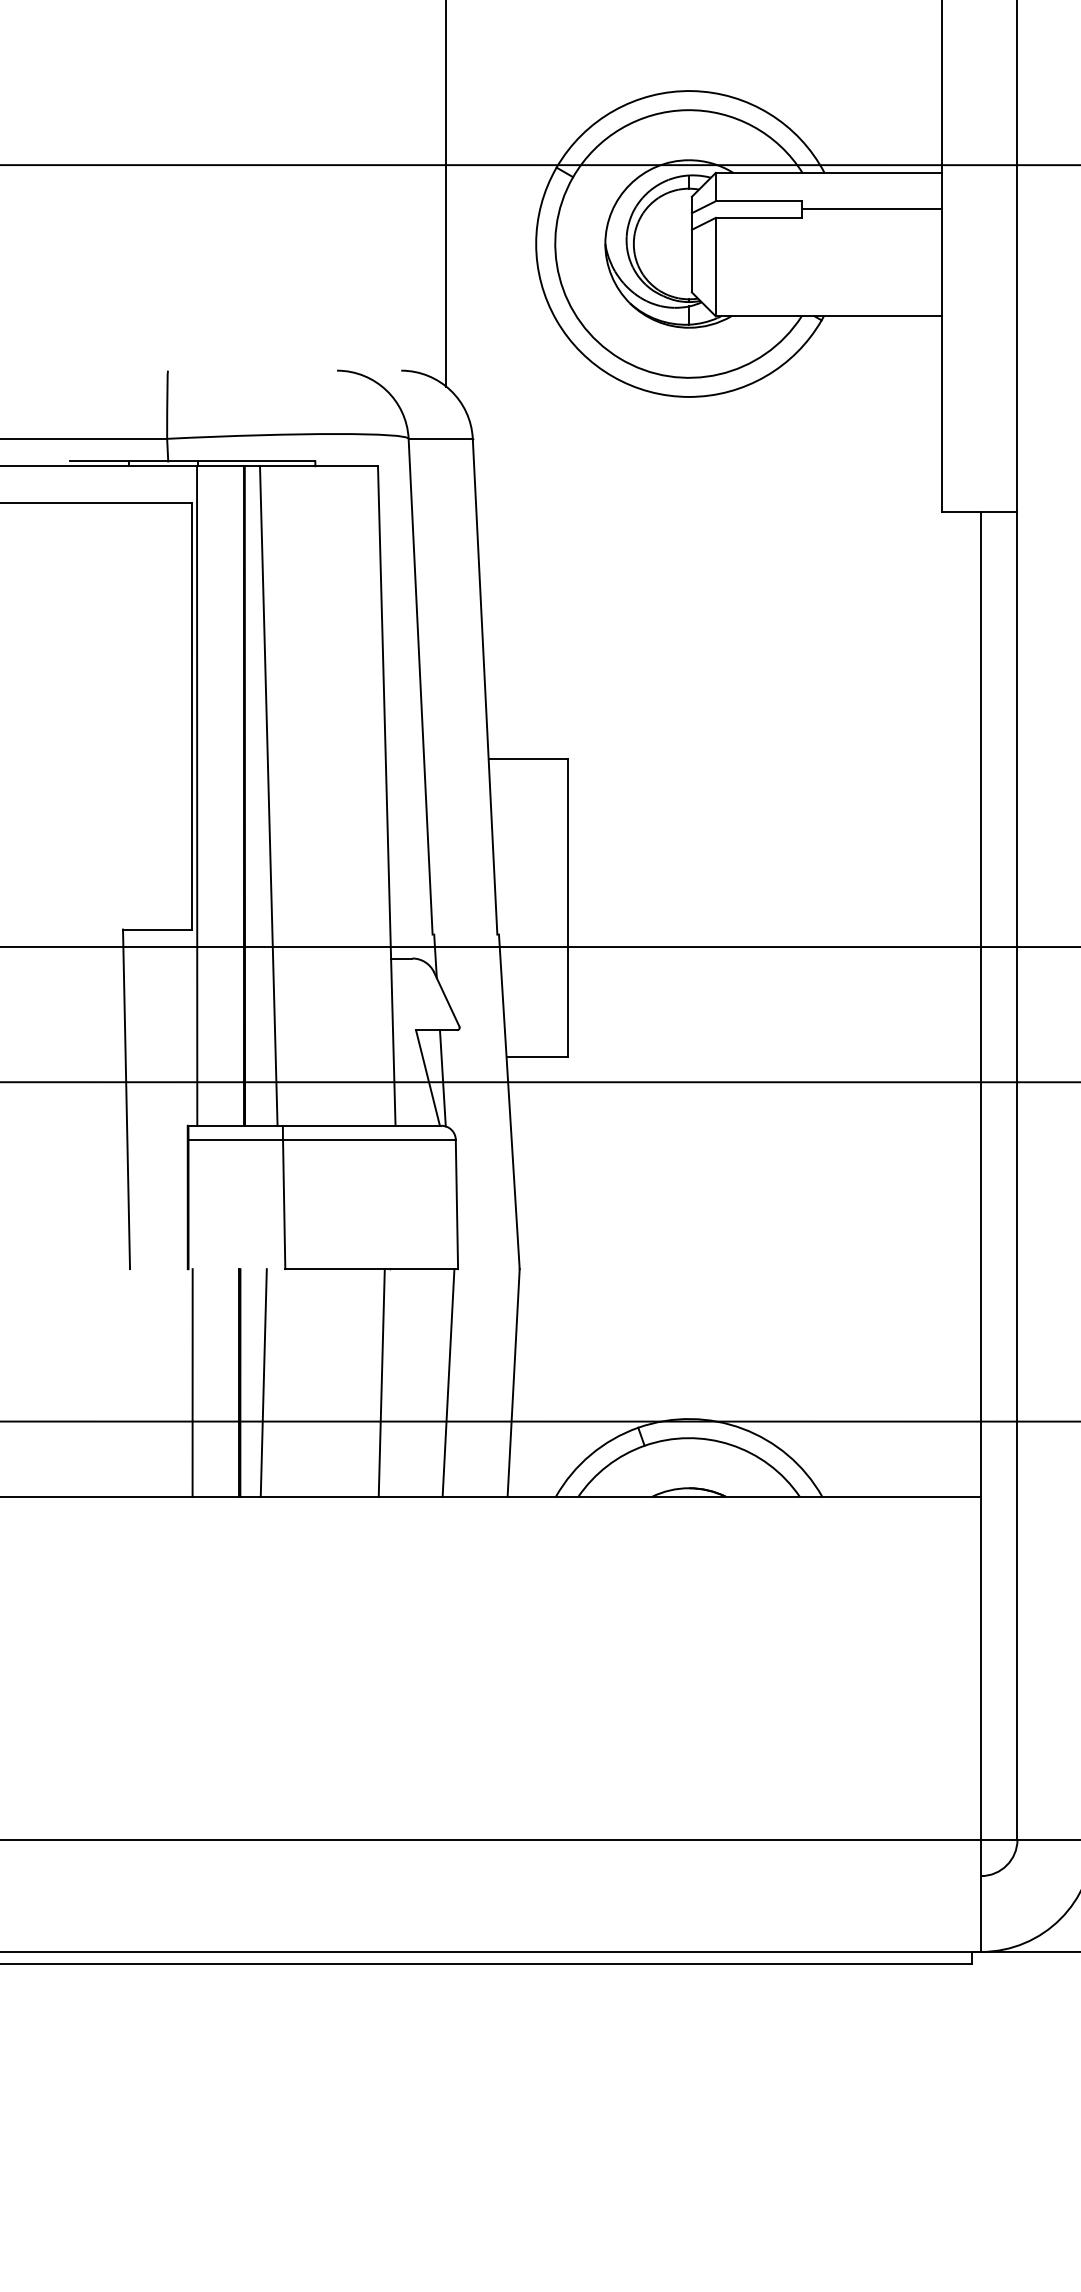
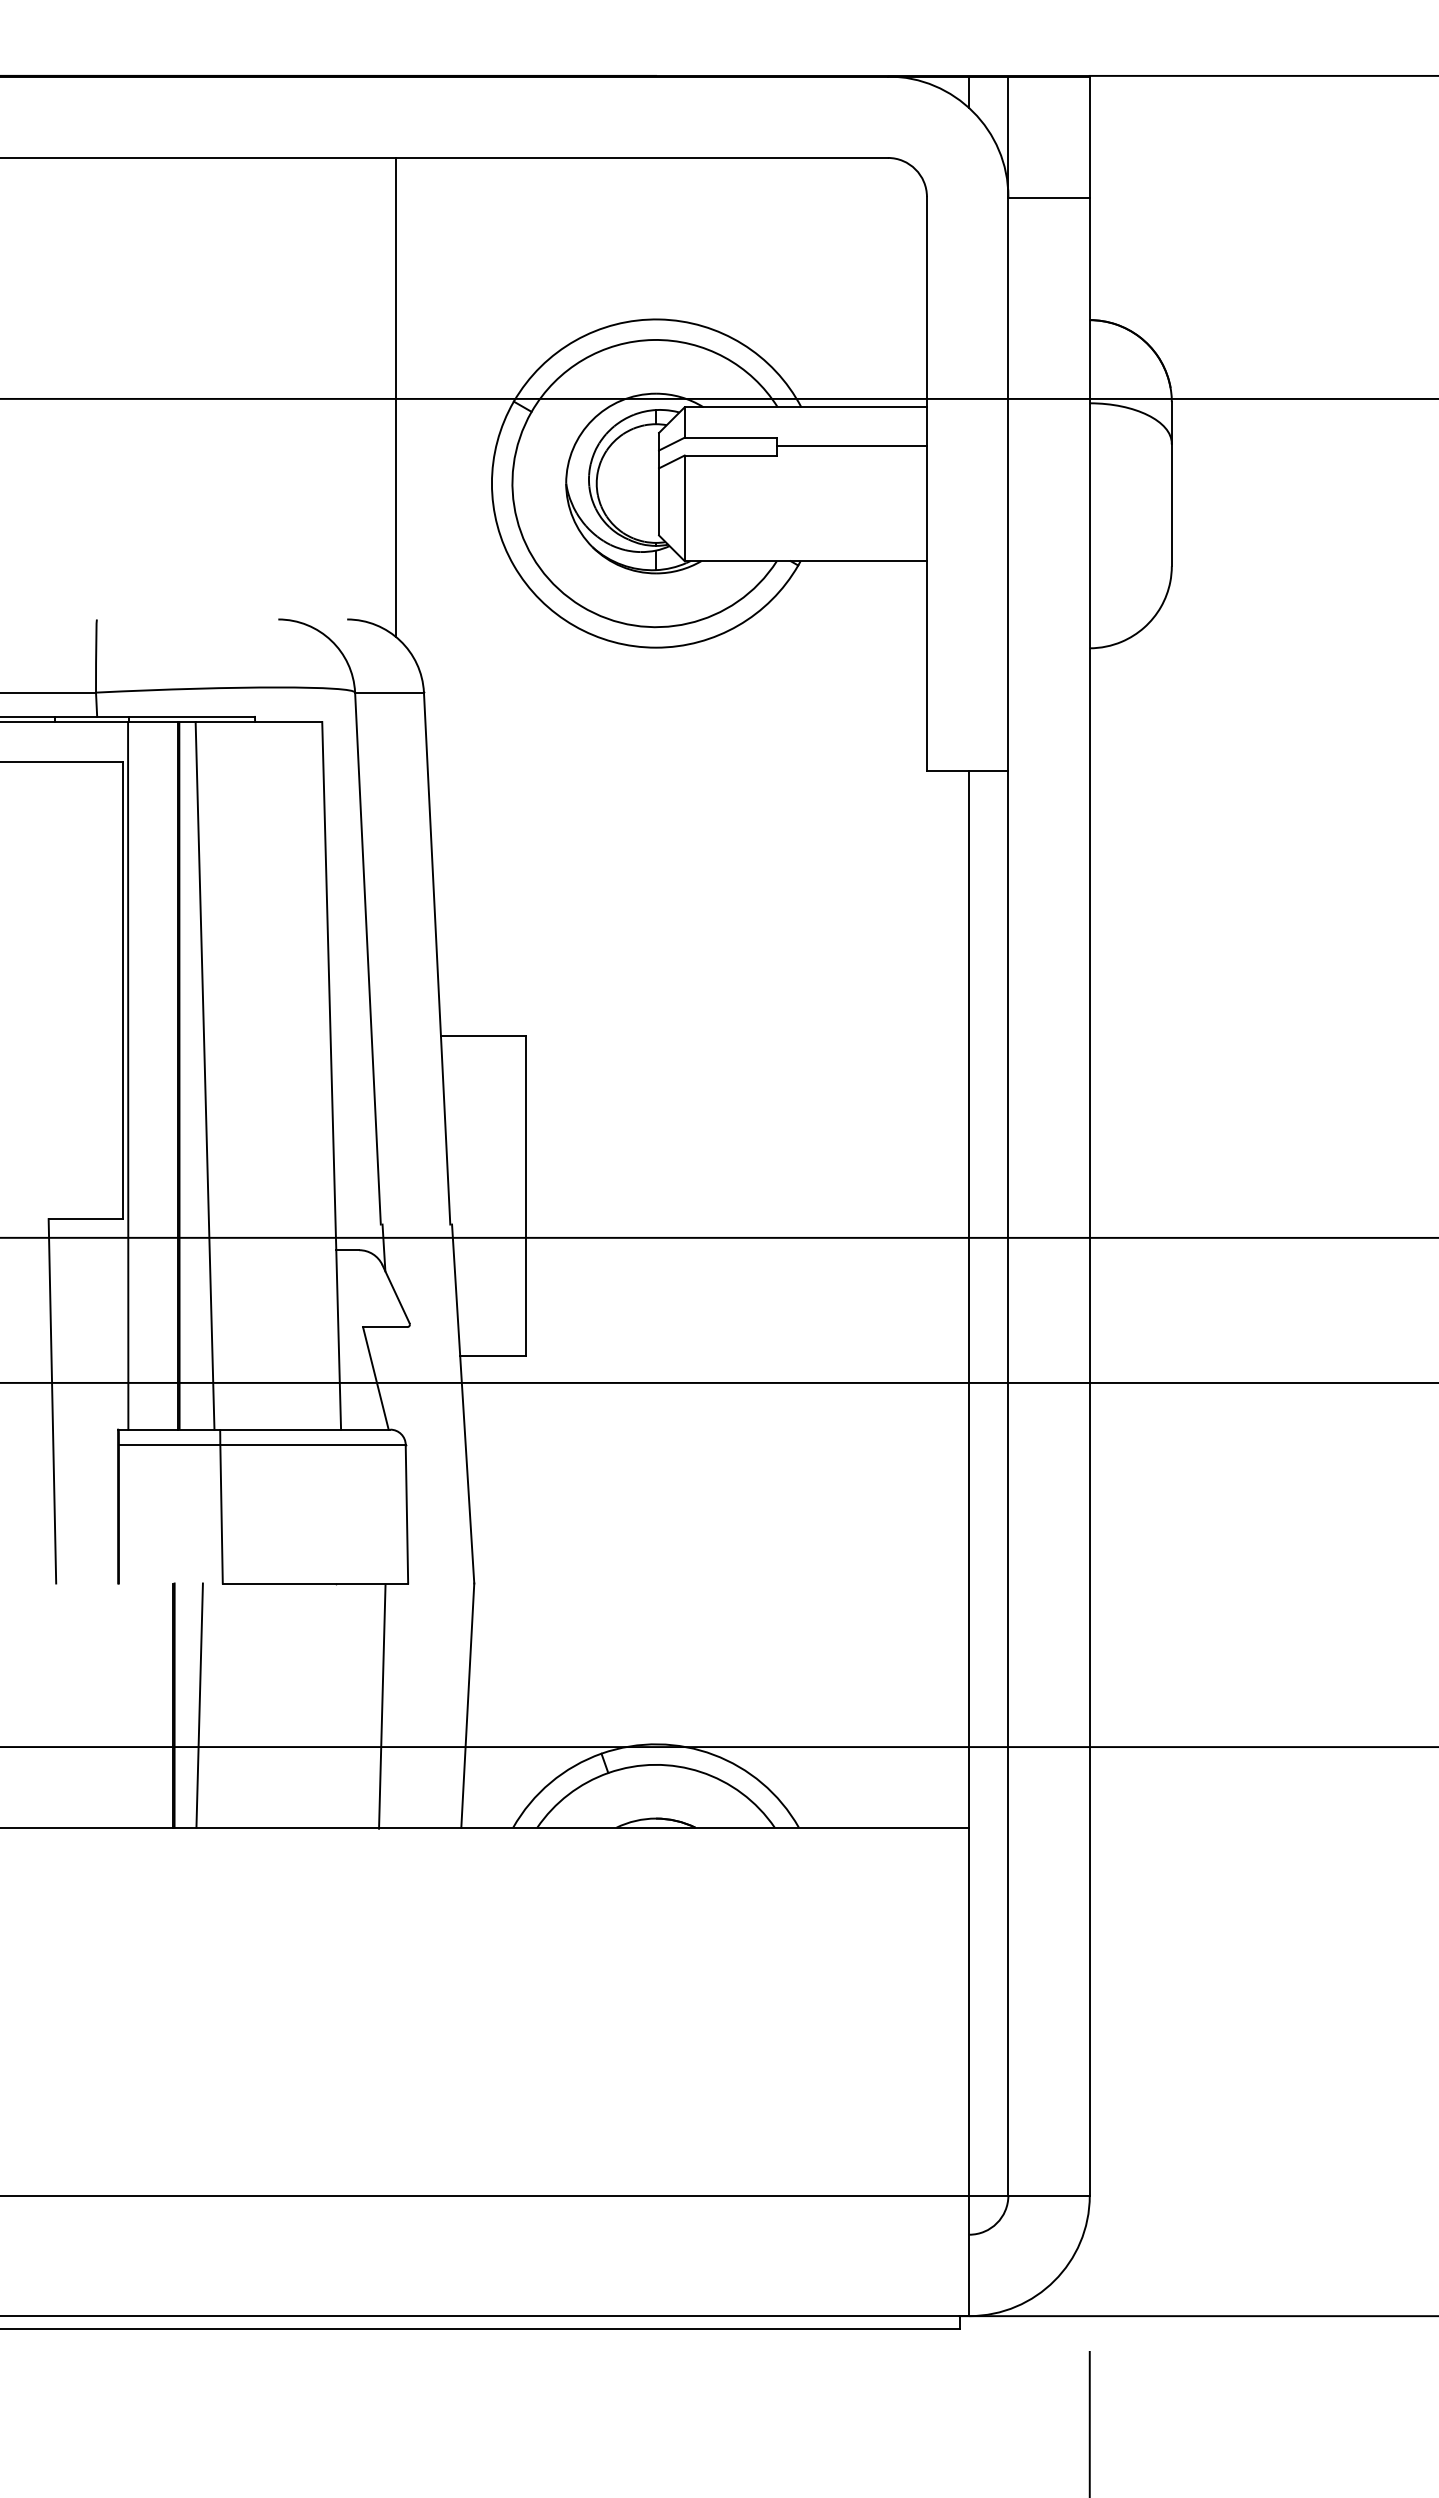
line: (442, 1078) -> (391, 1378), removed
line: (192, 1382) -> (123, 1705), removed
line: (381, 1382) -> (382, 1706), moved
line: (448, 1382) -> (397, 1705), removed

